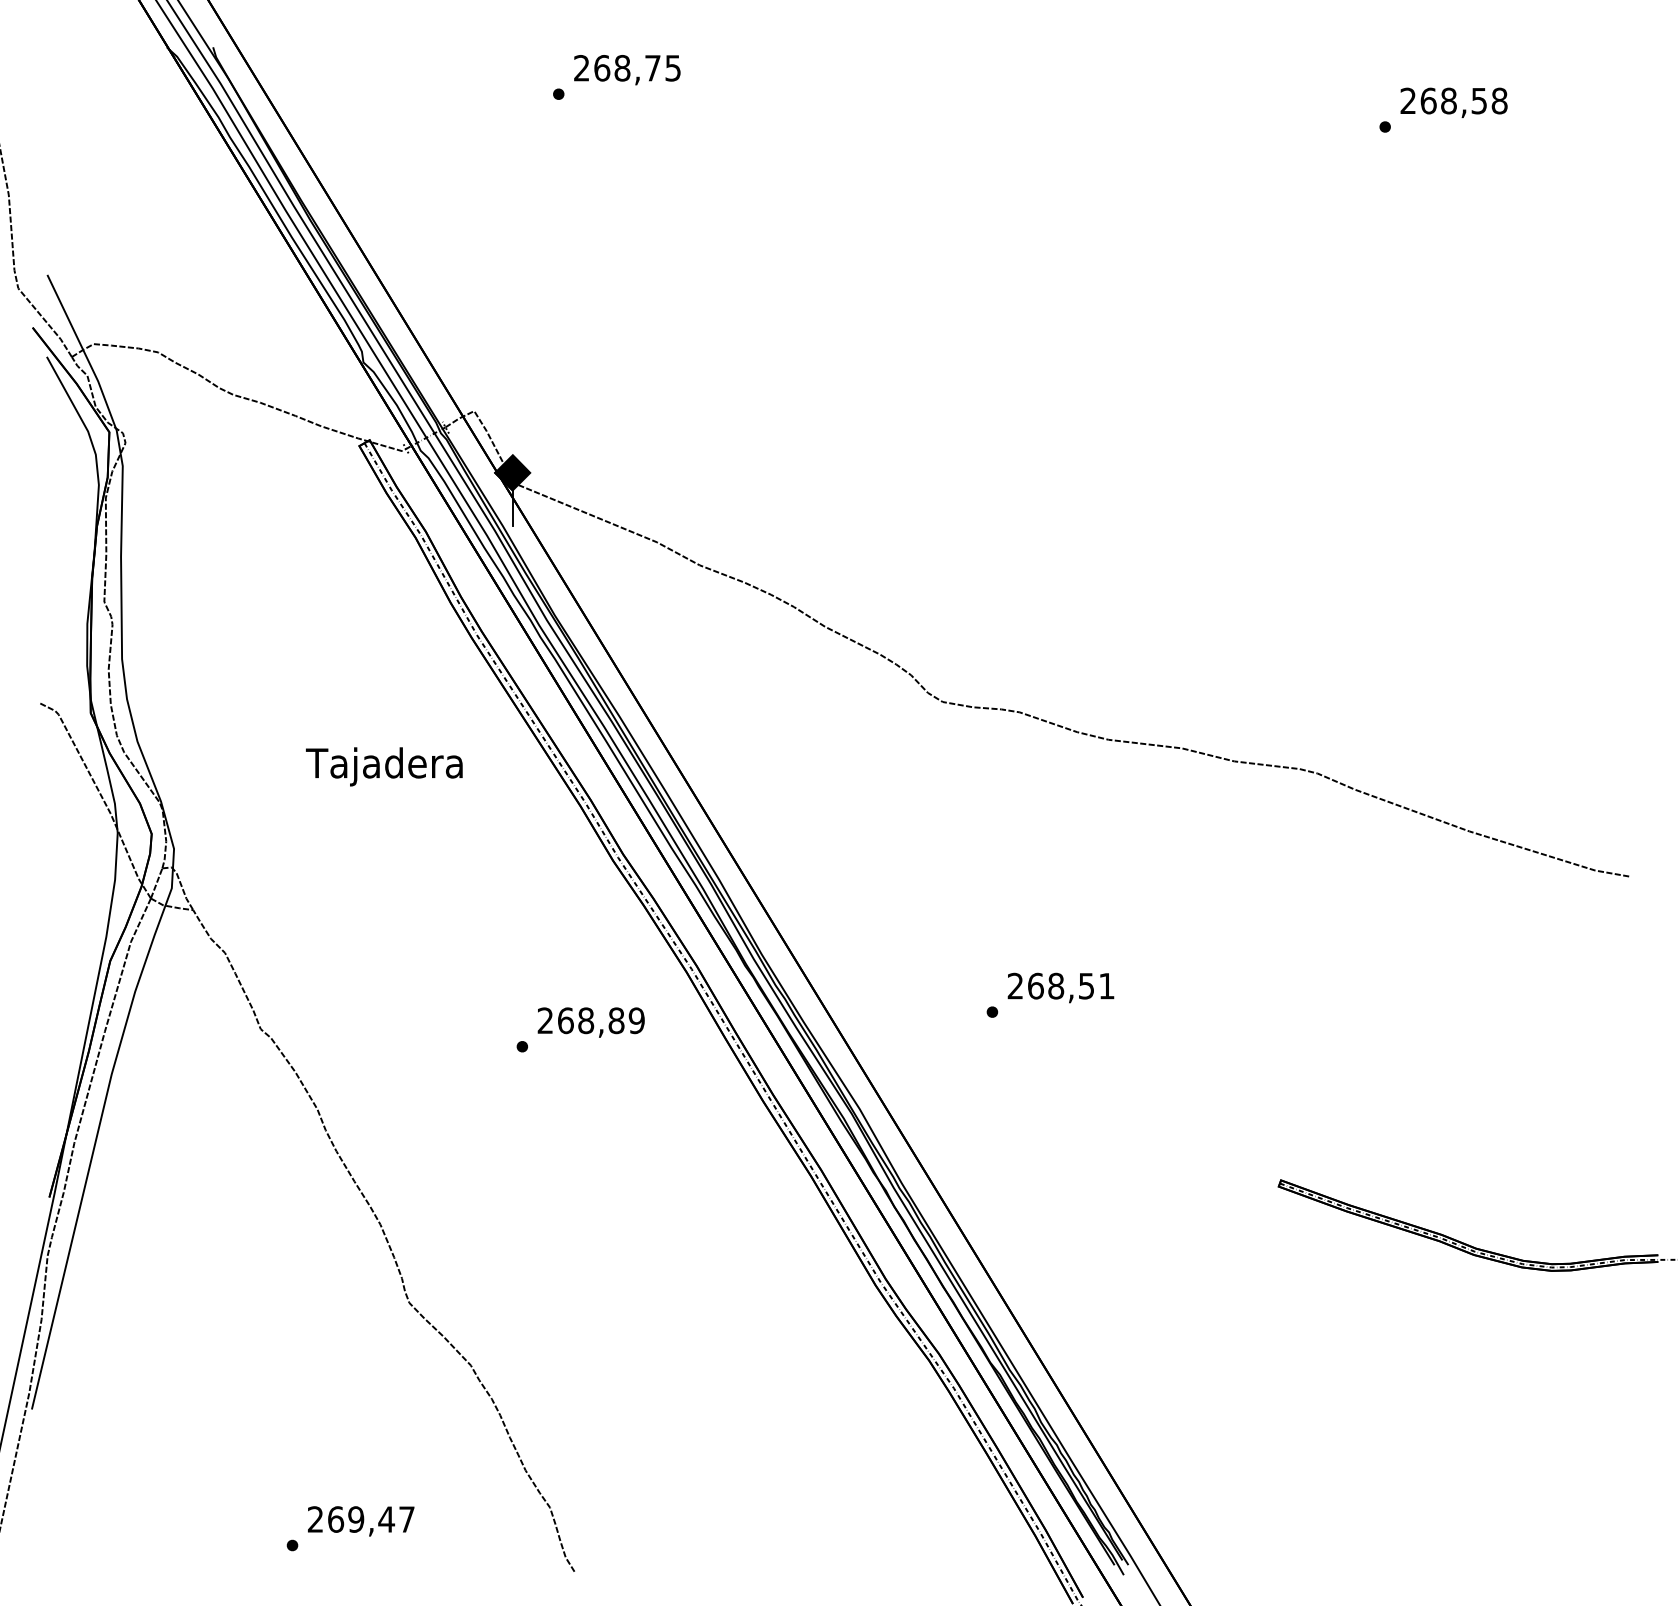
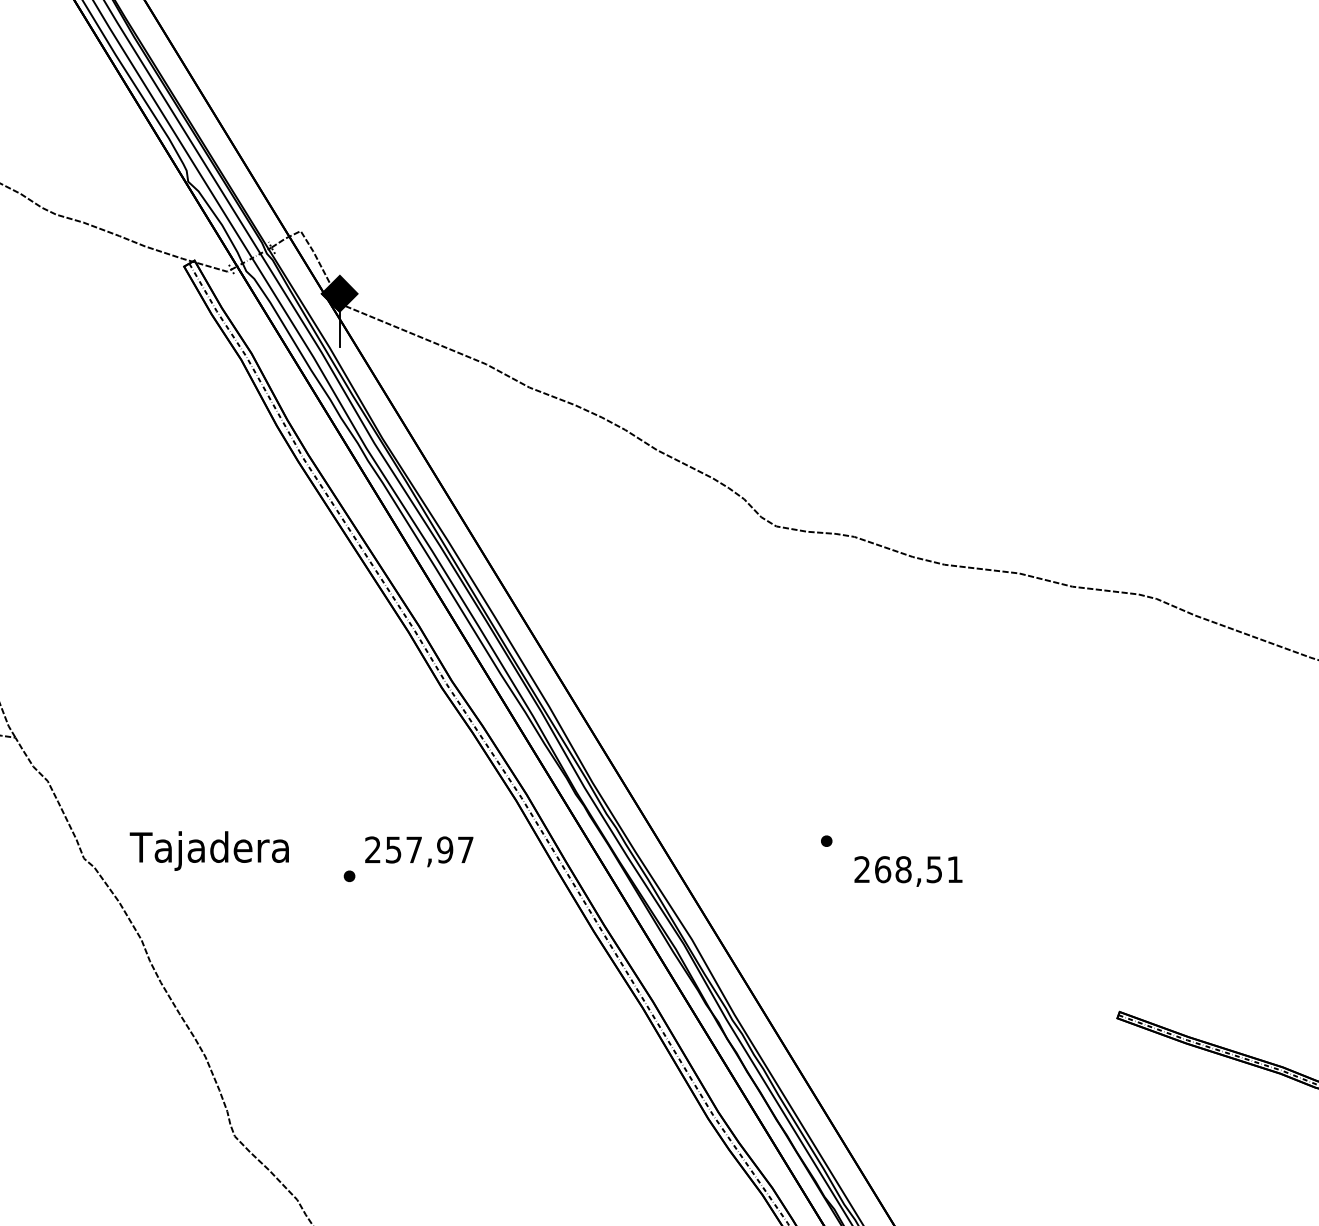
text: (384, 766) -> (209, 850), moved
text: (1060, 987) -> (907, 871), moved
text: (601, 1020) -> (429, 849), 268,89 -> 257,97

